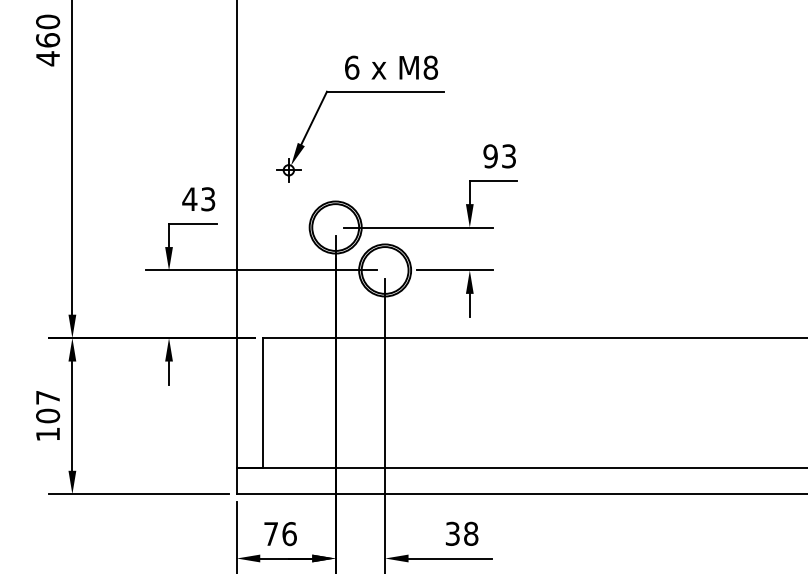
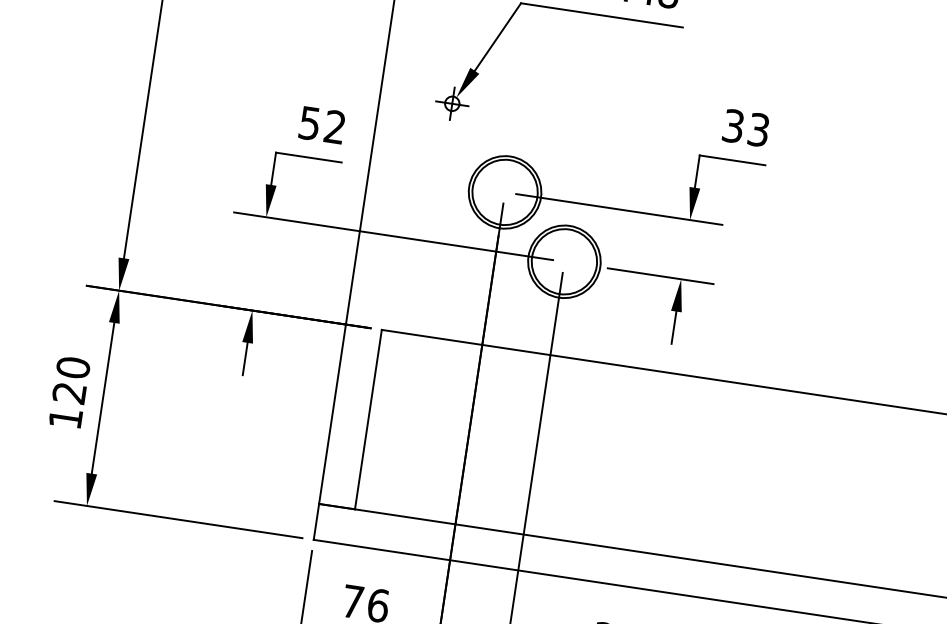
text: (490, 156) -> (733, 126), 93 -> 33
text: (198, 199) -> (321, 125), 43 -> 52
text: (48, 406) -> (72, 380), 107 -> 120

